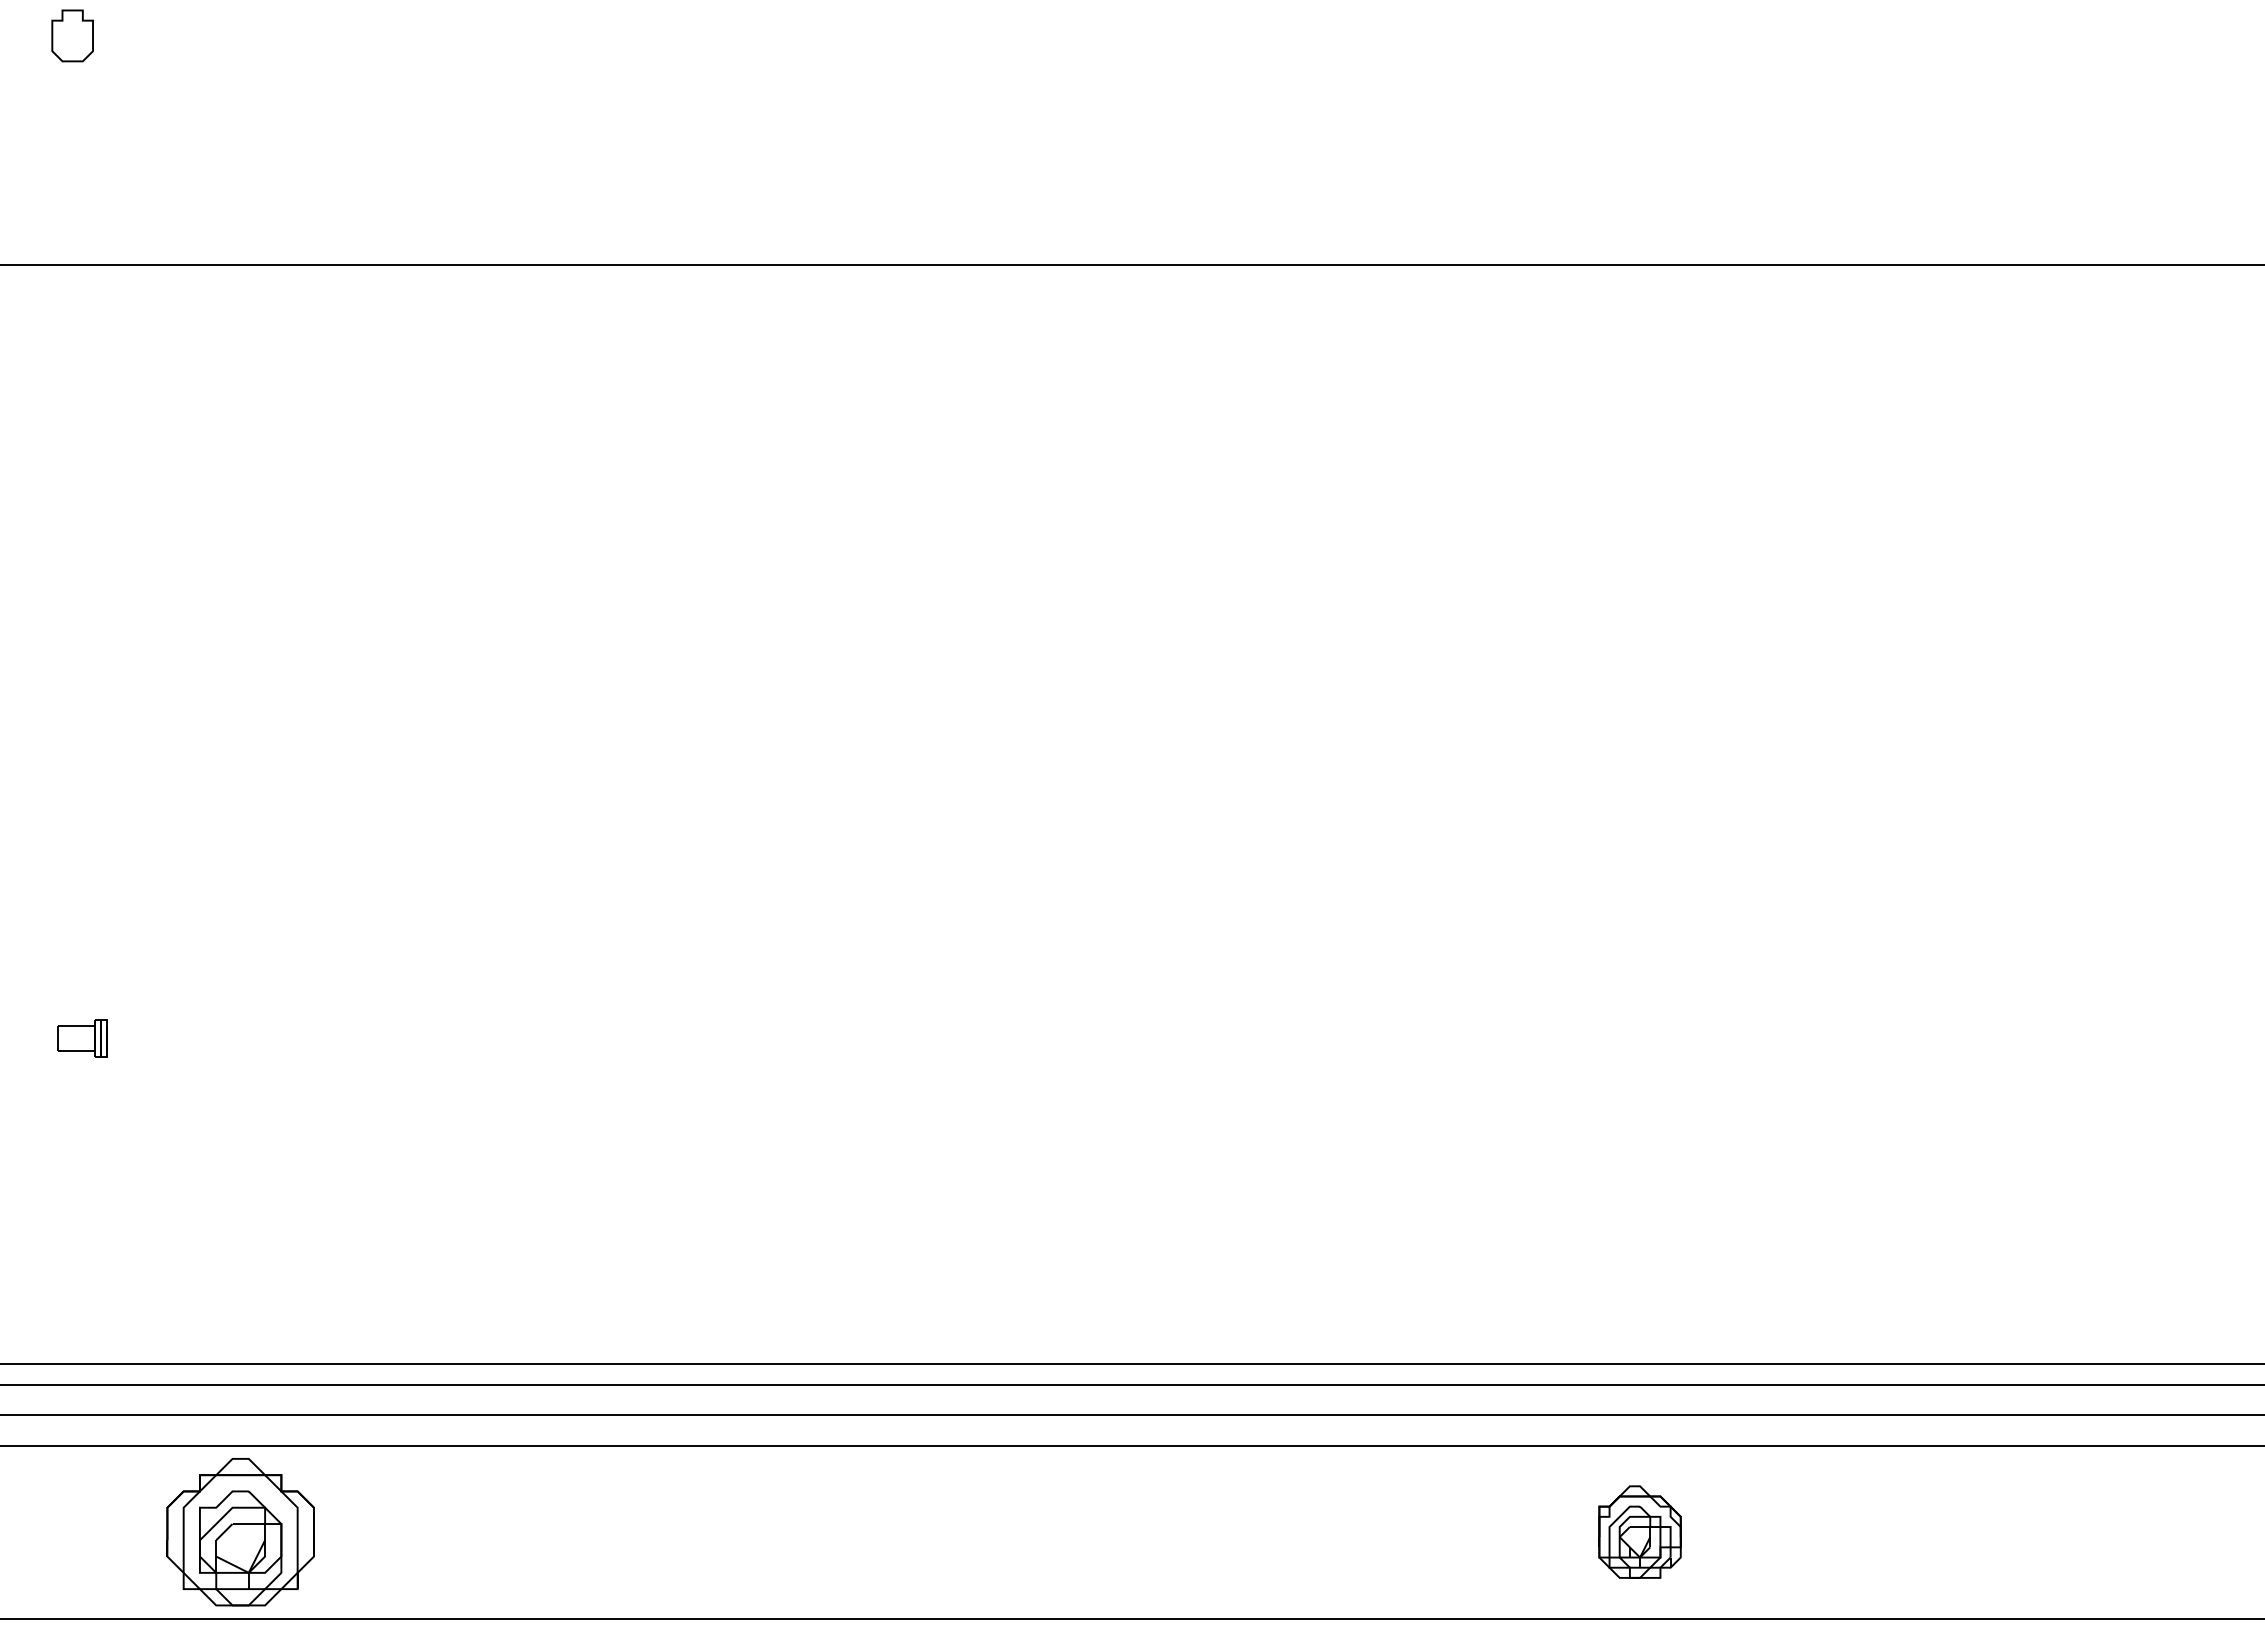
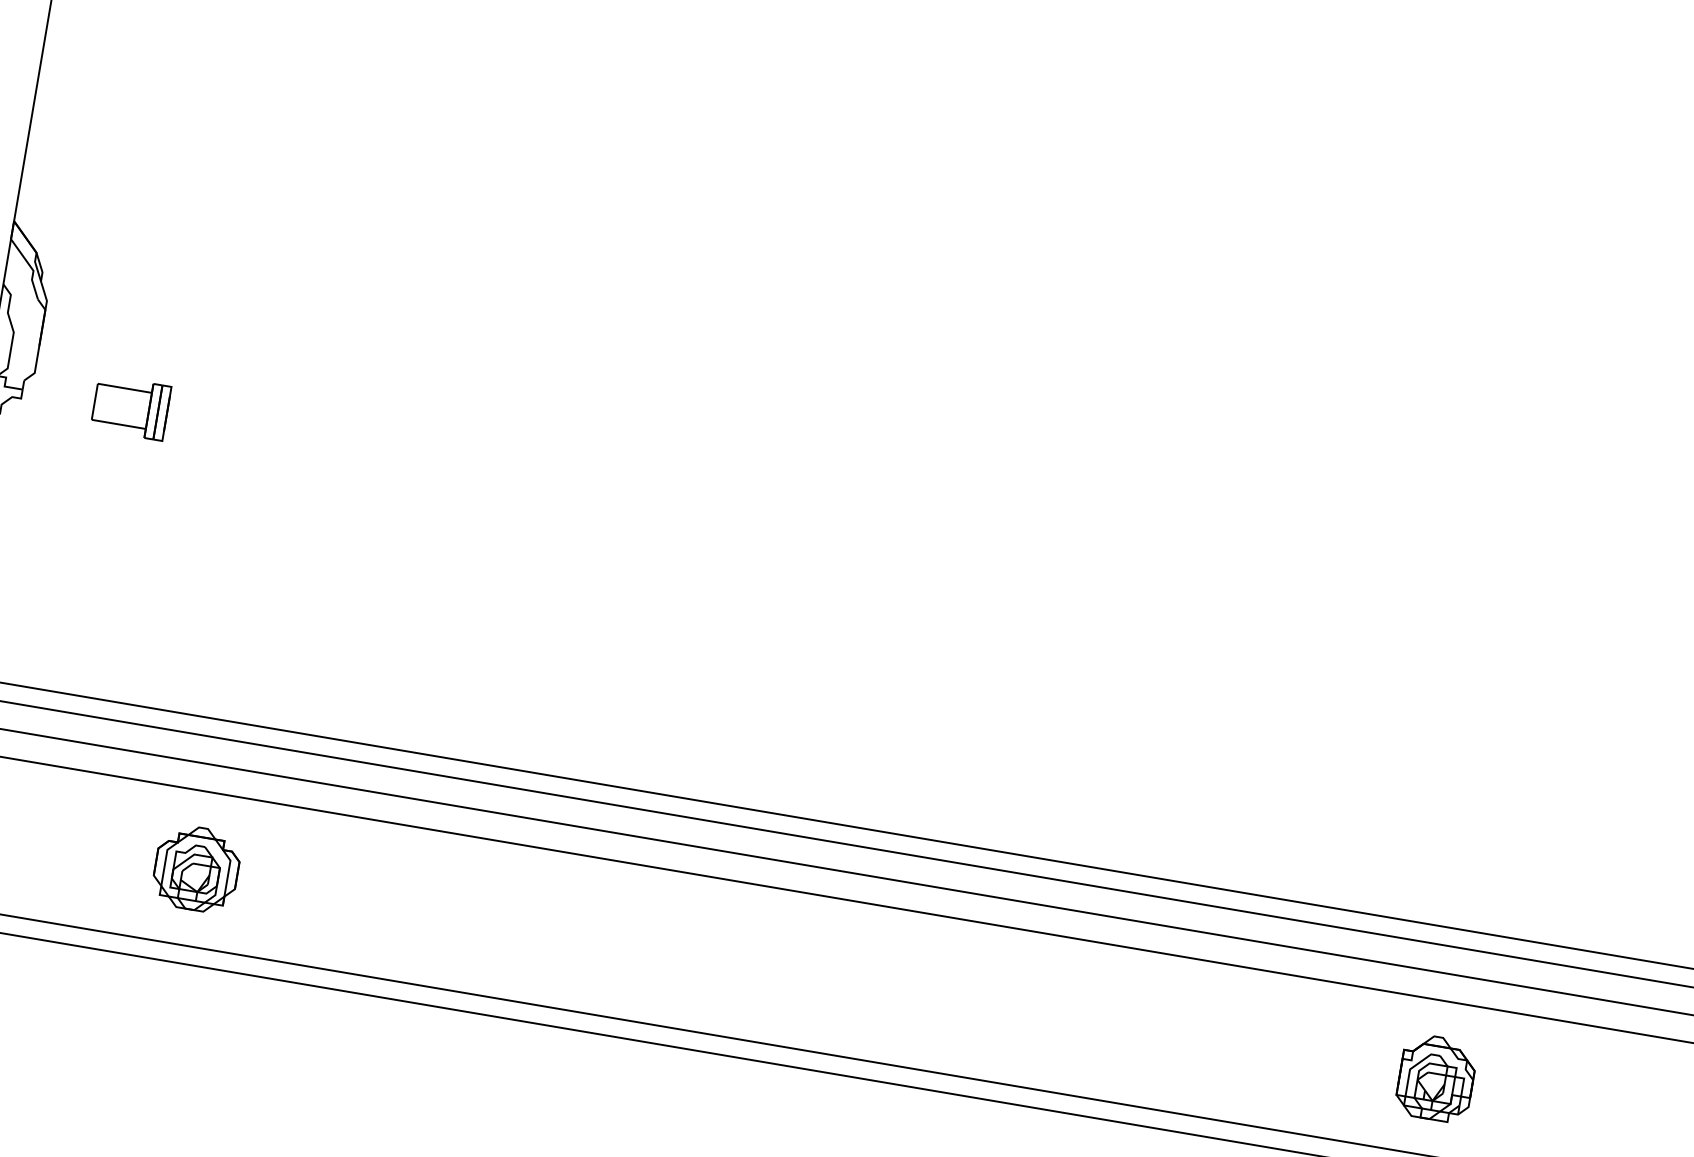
part: (82, 1038) -> (130, 407), size x1.67
part: (240, 1531) -> (196, 868), size x0.62

